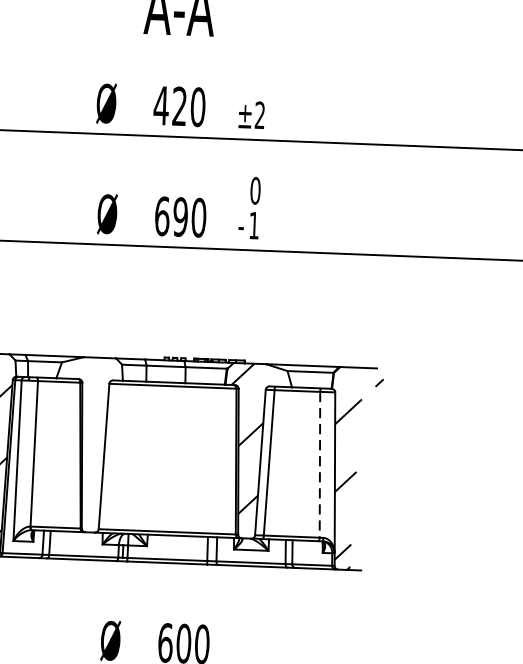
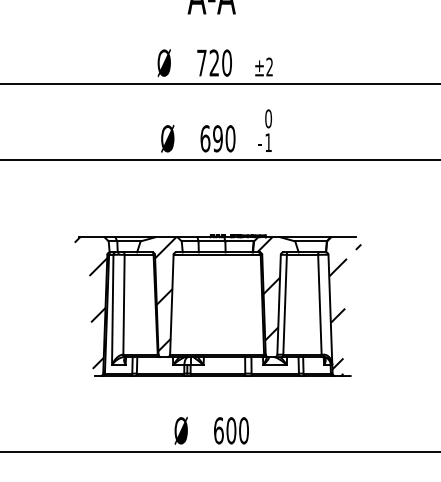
text: (160, 104) -> (201, 62), 420 -> 720
hatch: (95, 441) -> (165, 294), added
line: (319, 464) -> (319, 304), dashed -> solid

